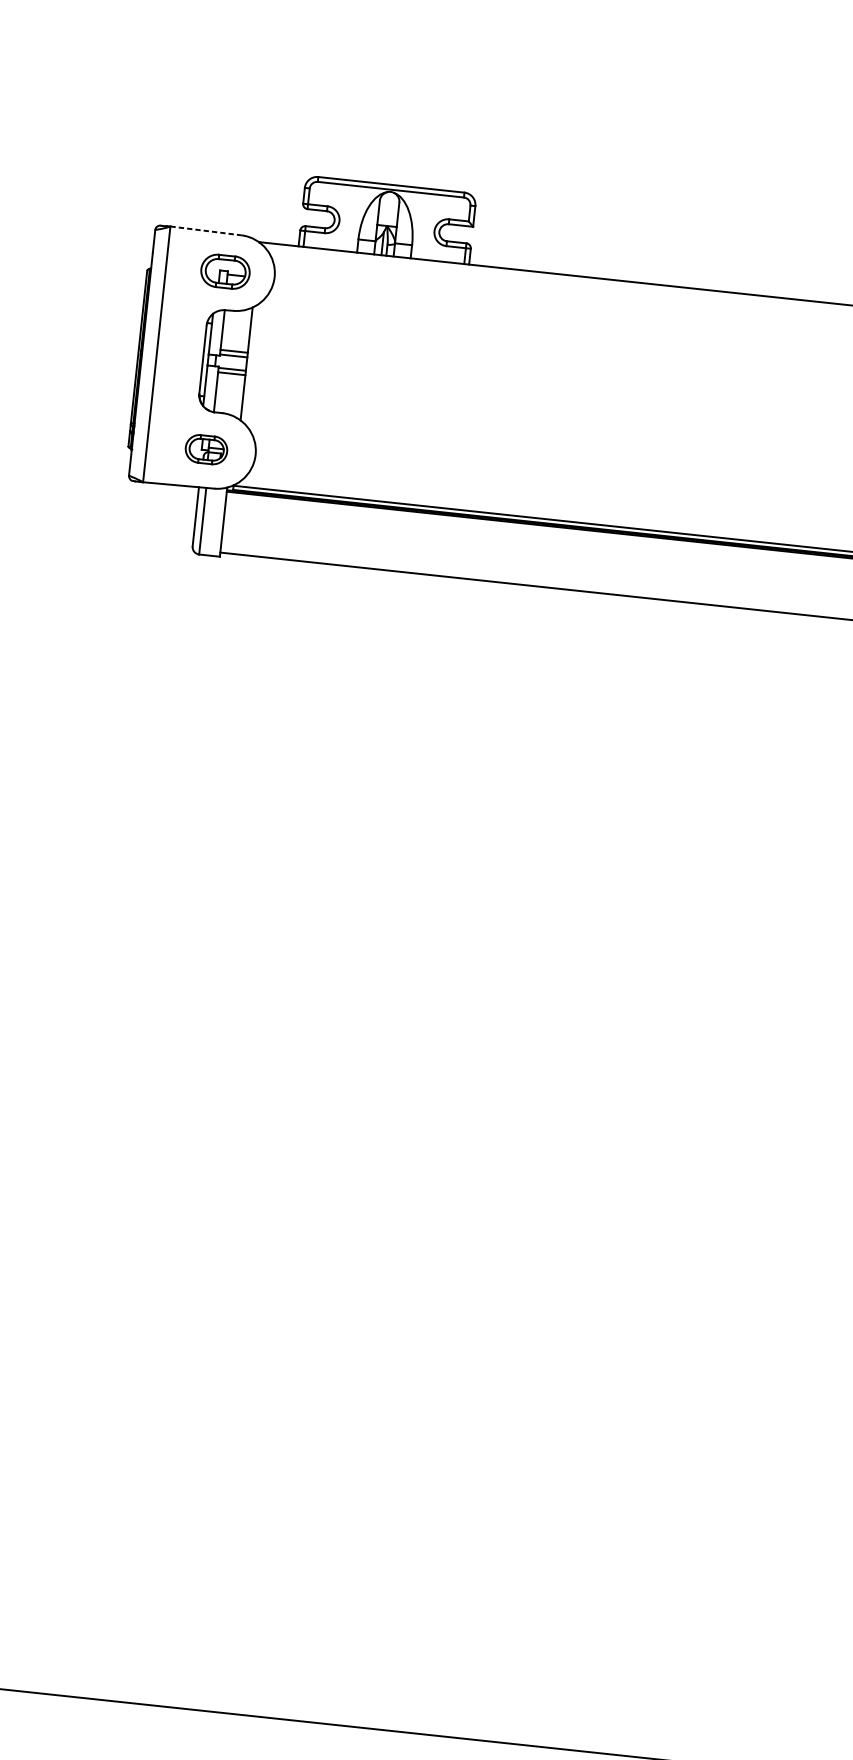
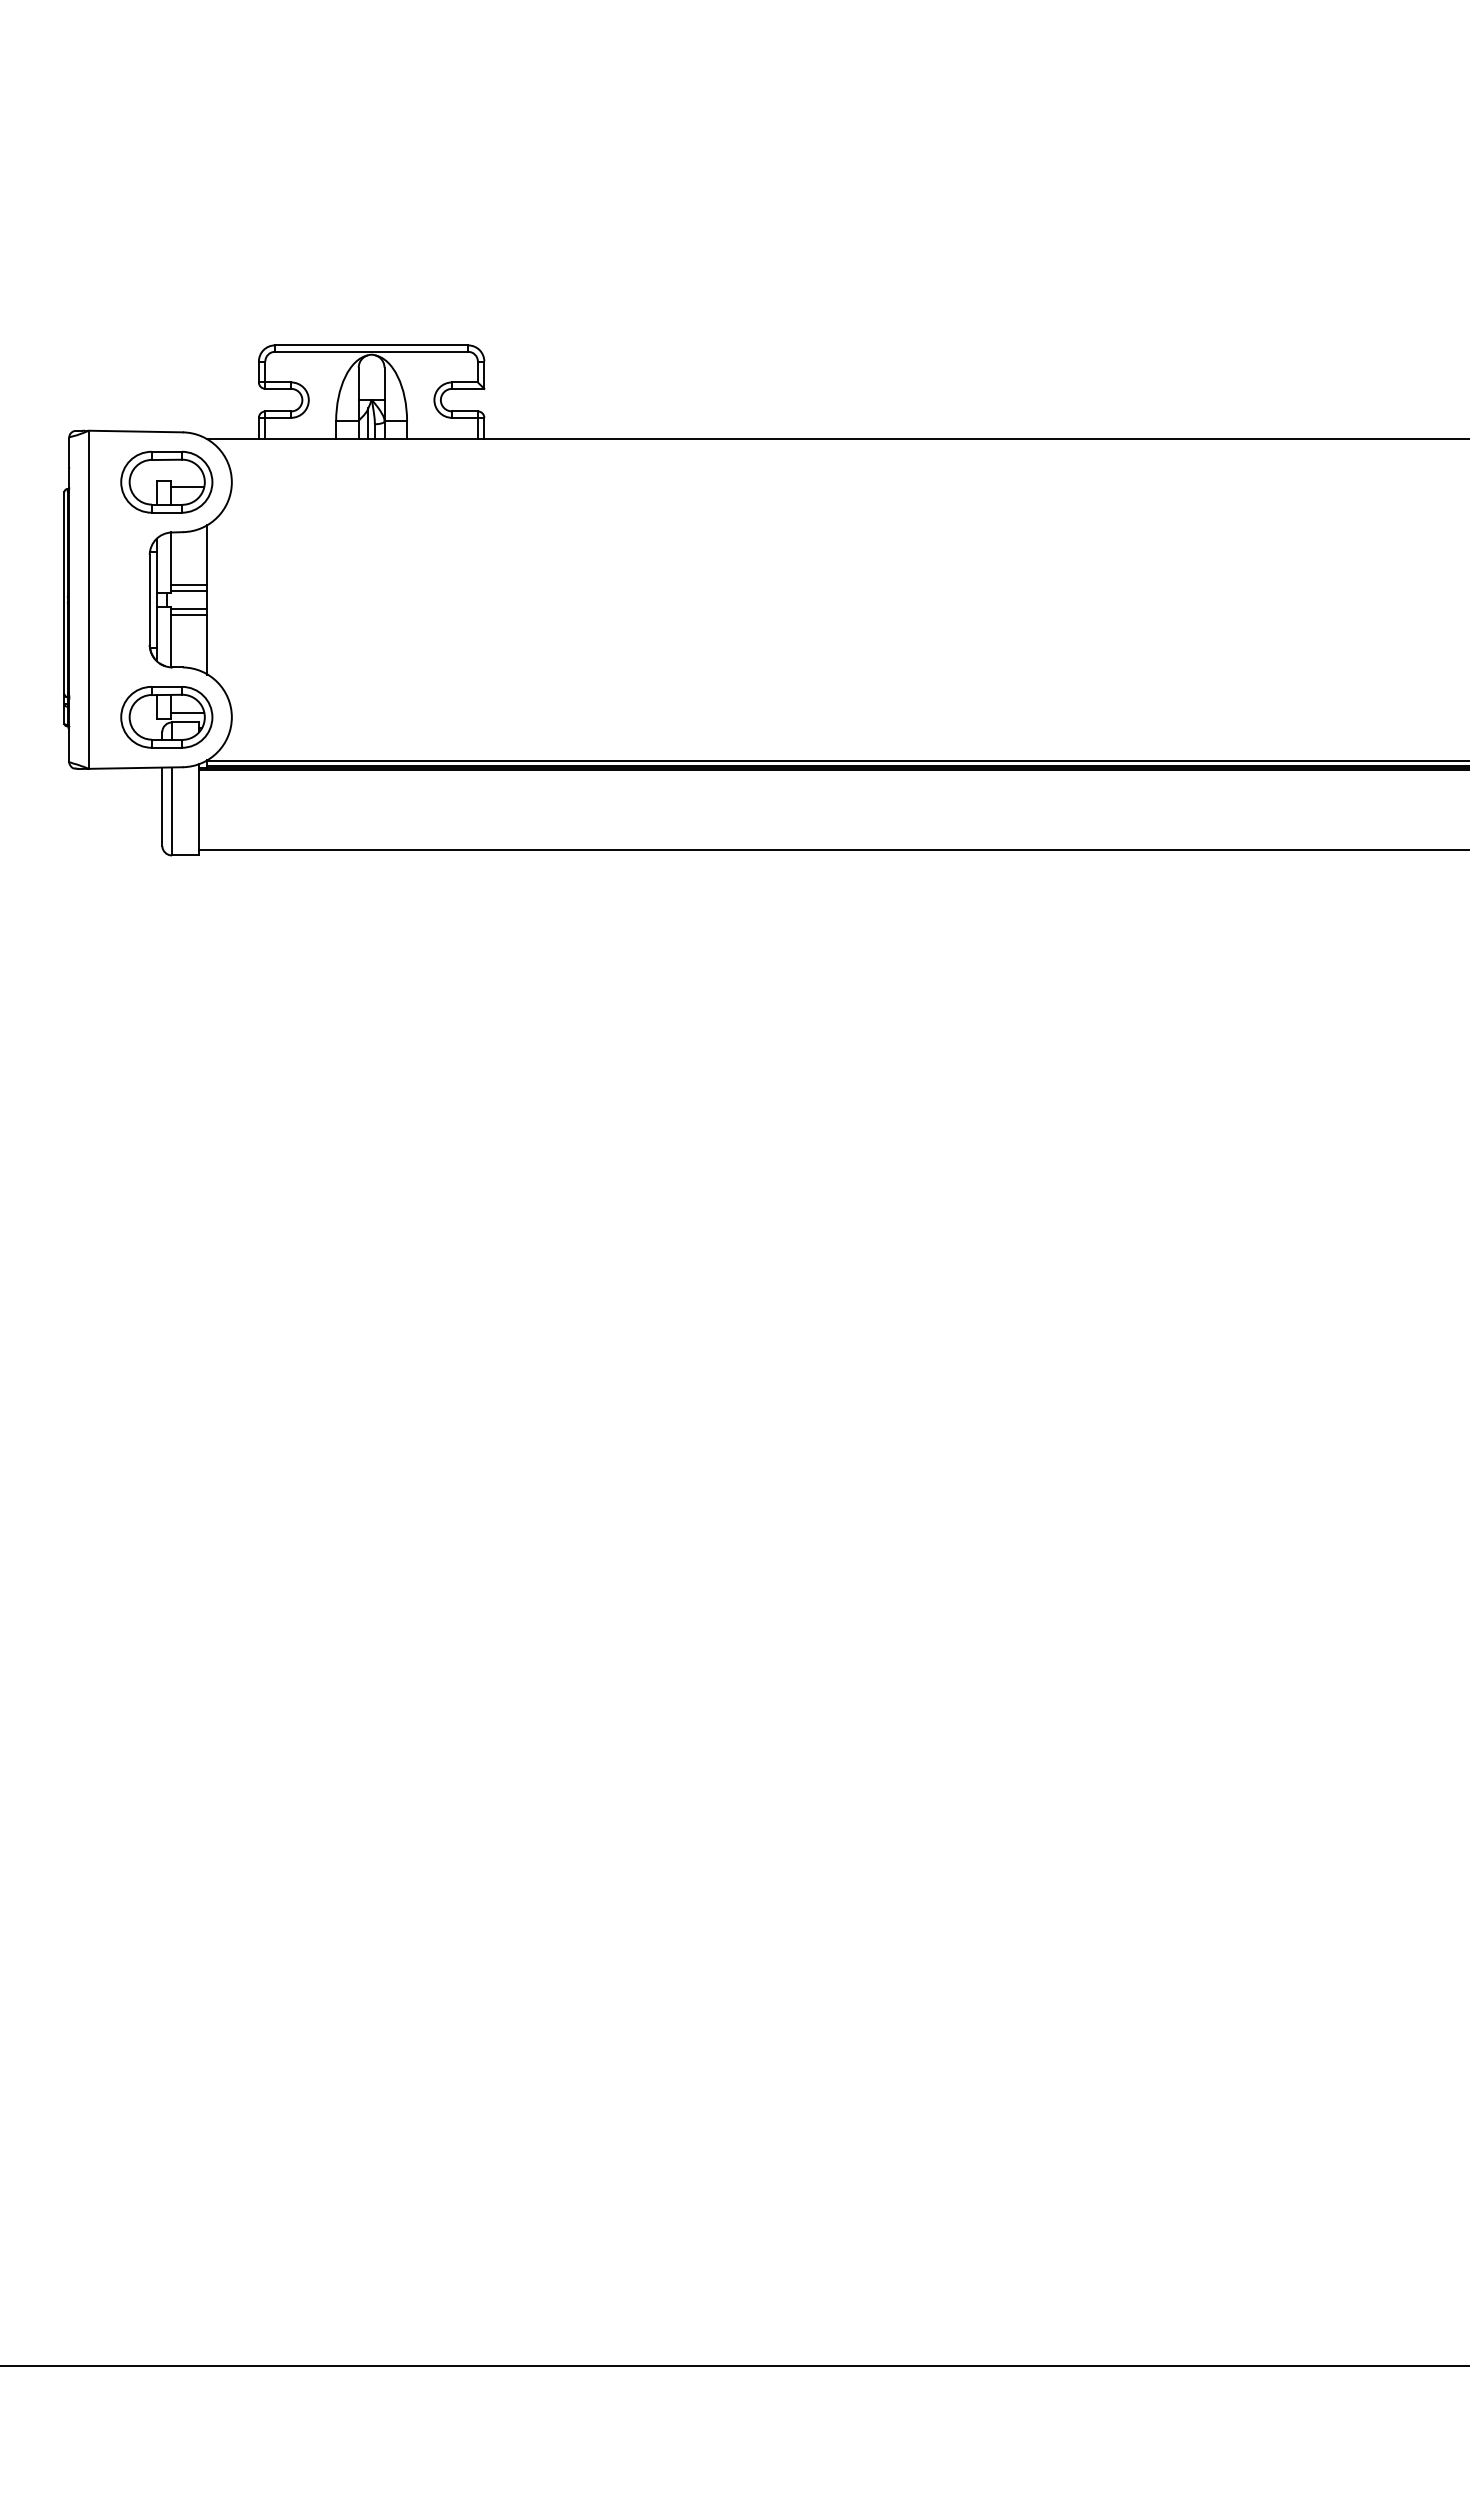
line: (206, 230) -> (136, 431), dashed -> solid
part: (225, 271) -> (166, 481), size x1.43
part: (206, 449) -> (166, 717), size x1.67

